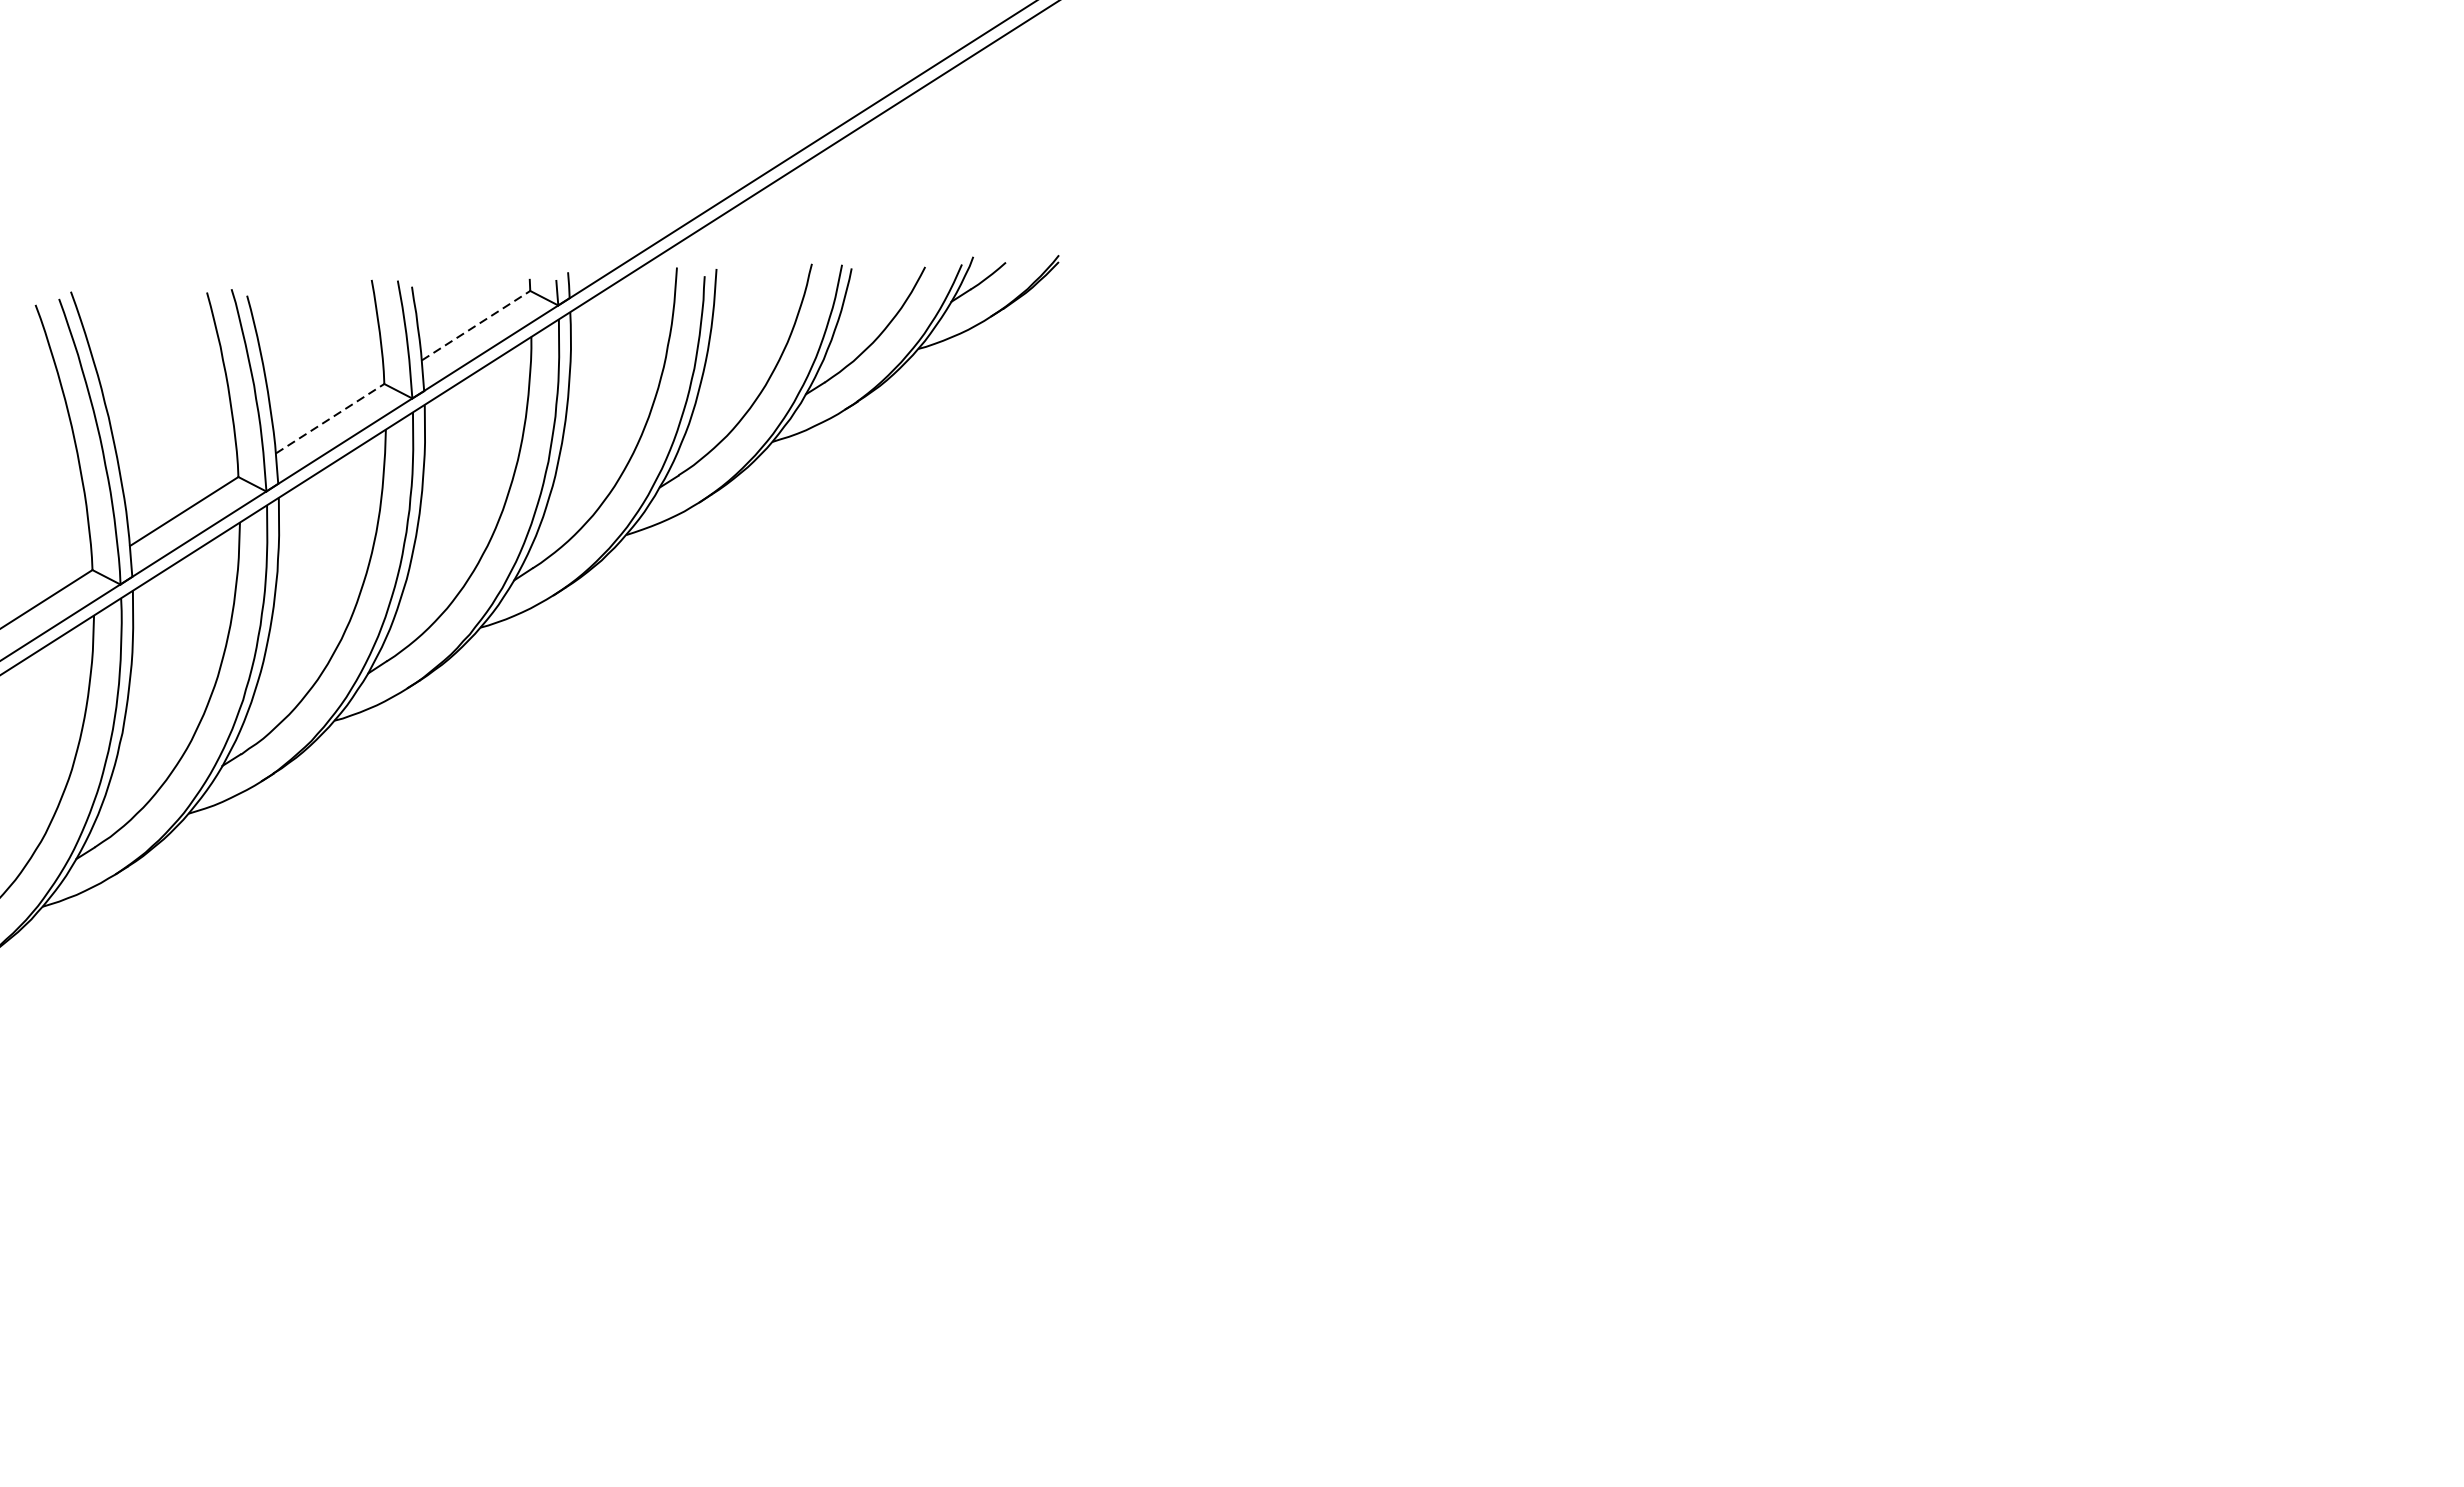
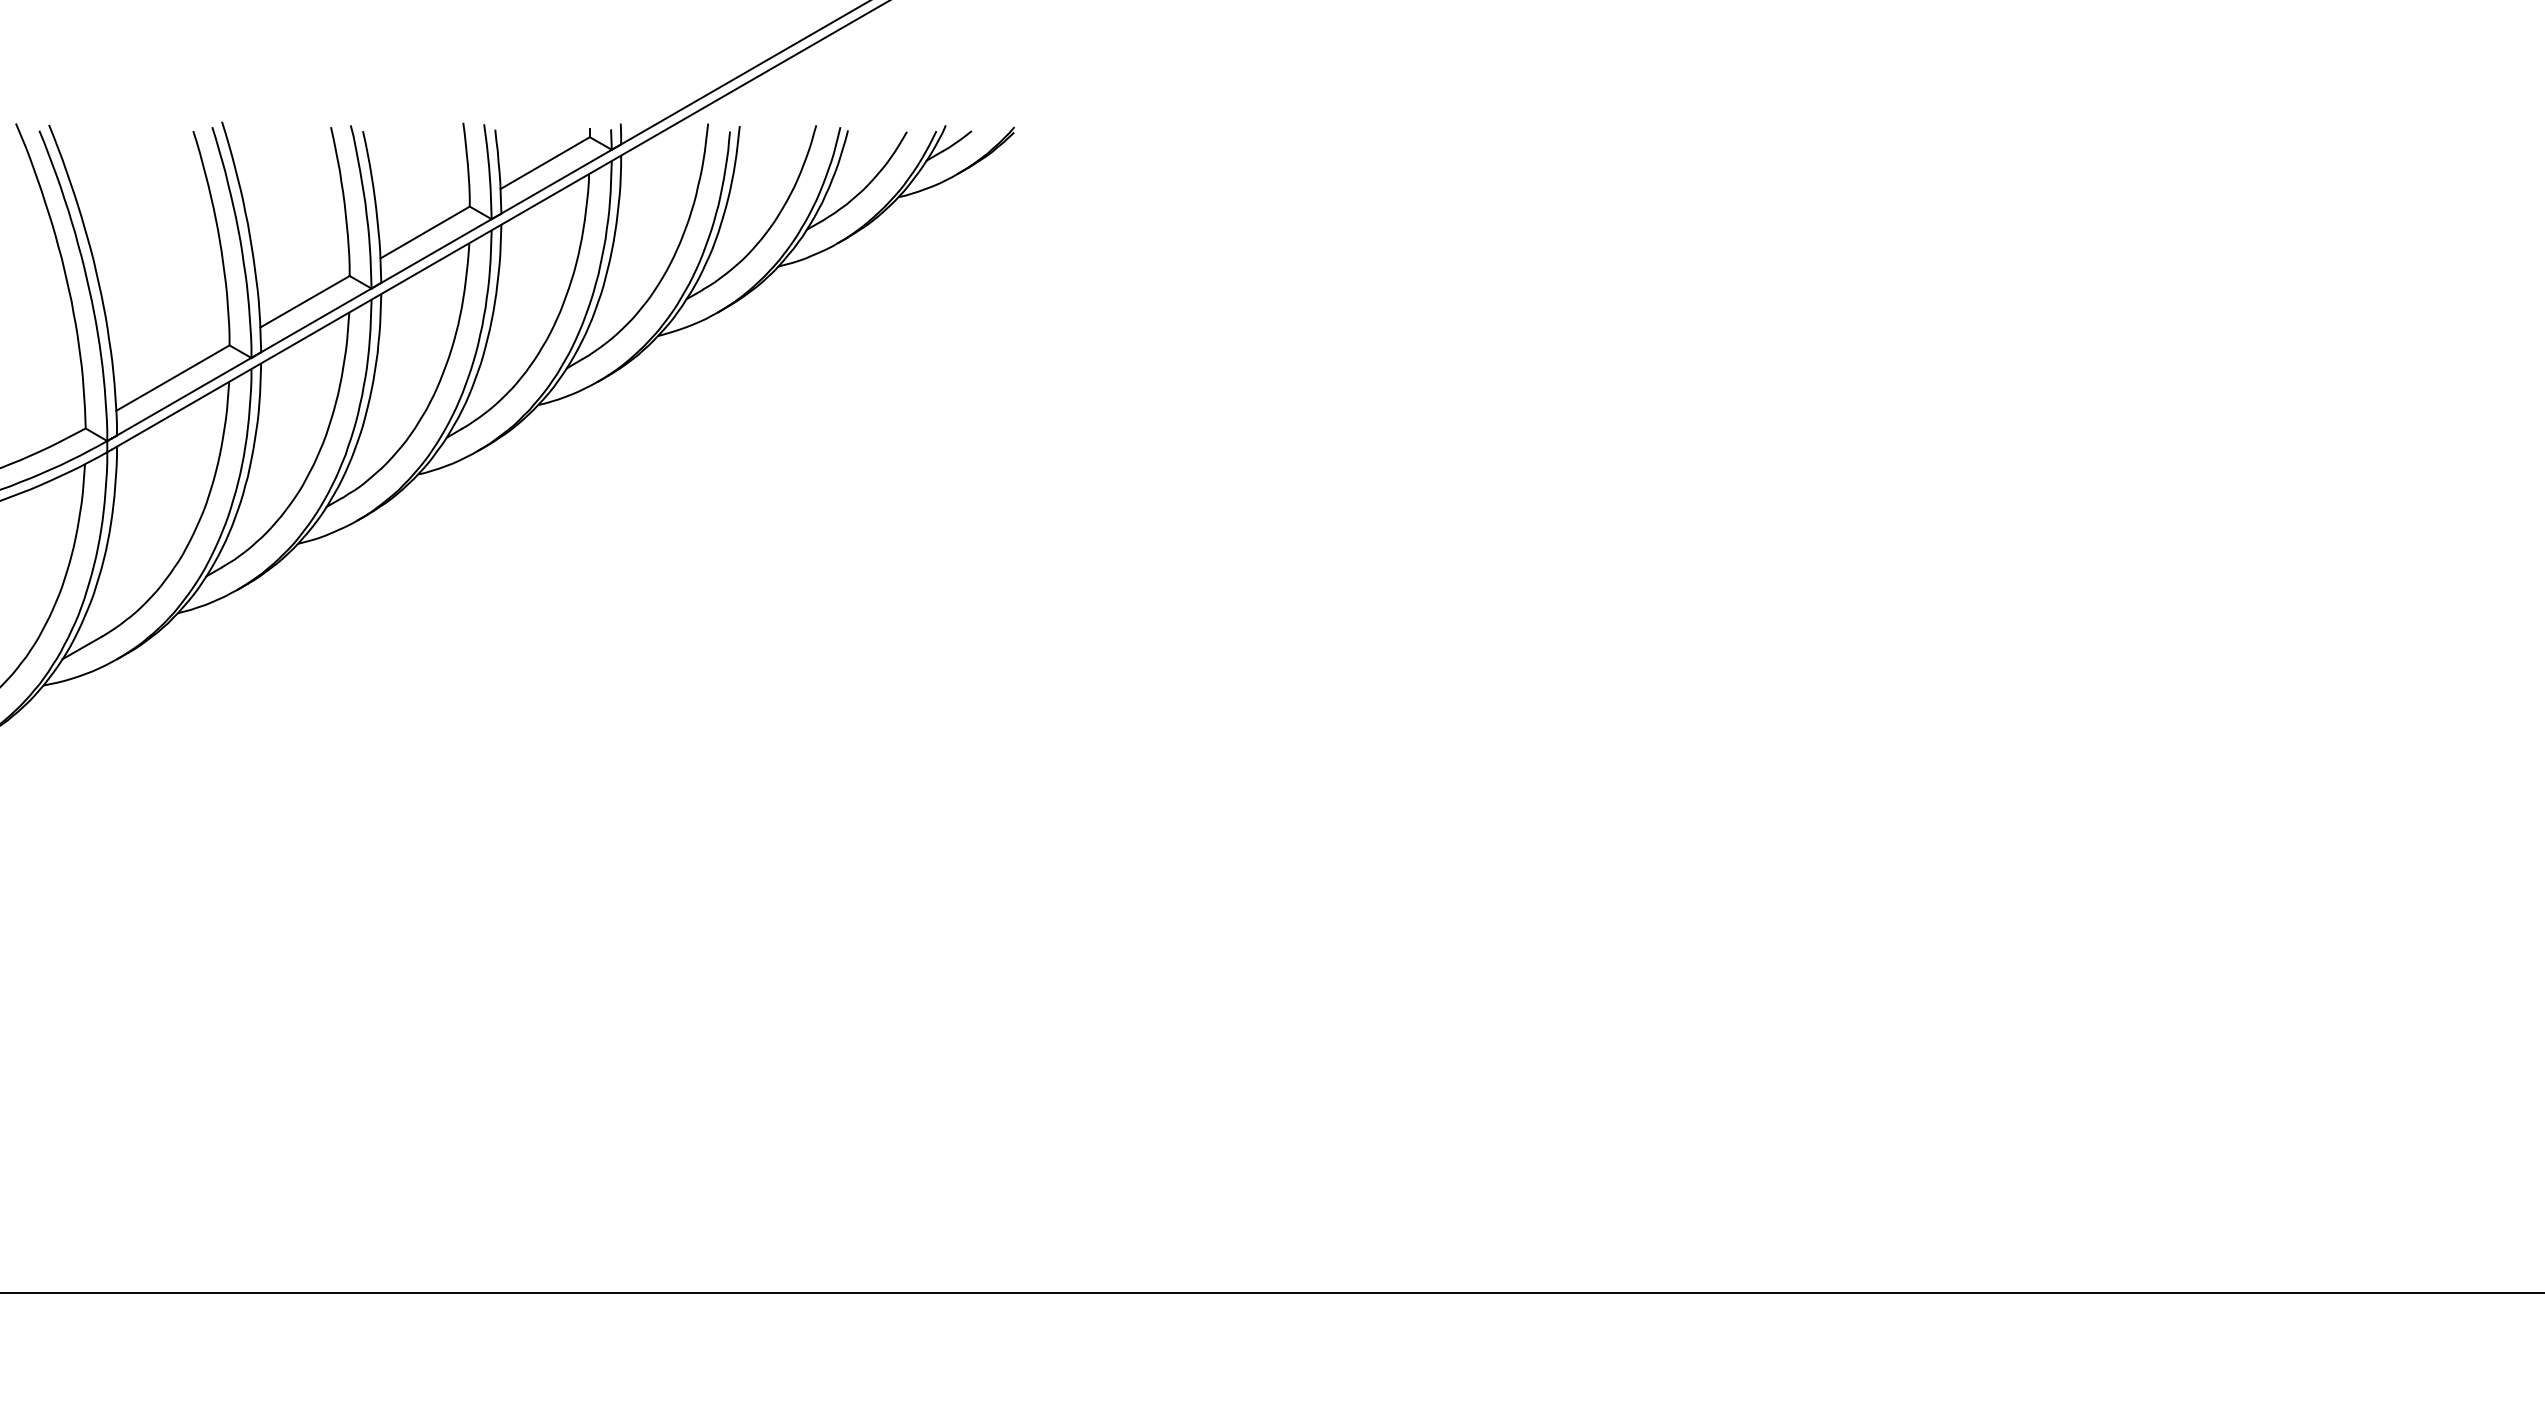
line: (476, 326) -> (545, 163), dashed -> solid
line: (330, 418) -> (425, 232), dashed -> solid

